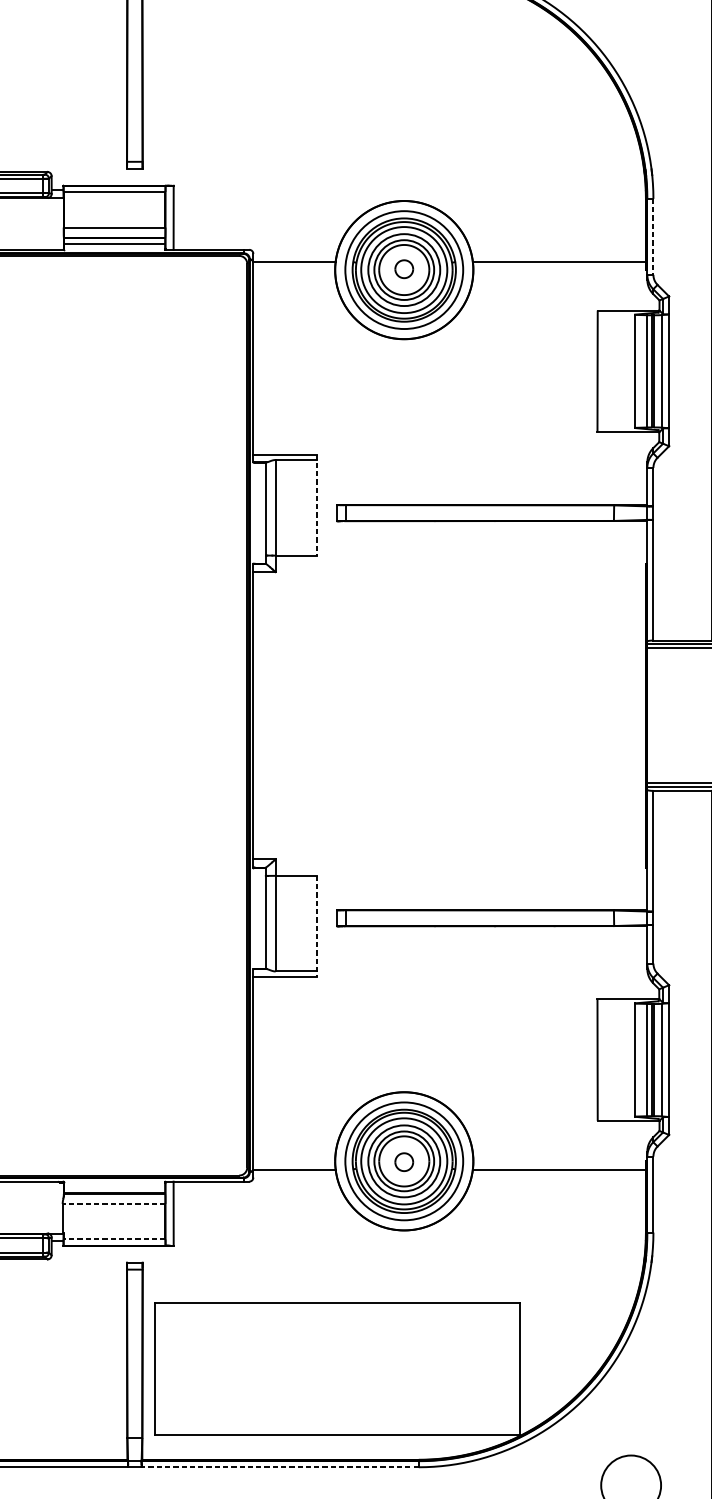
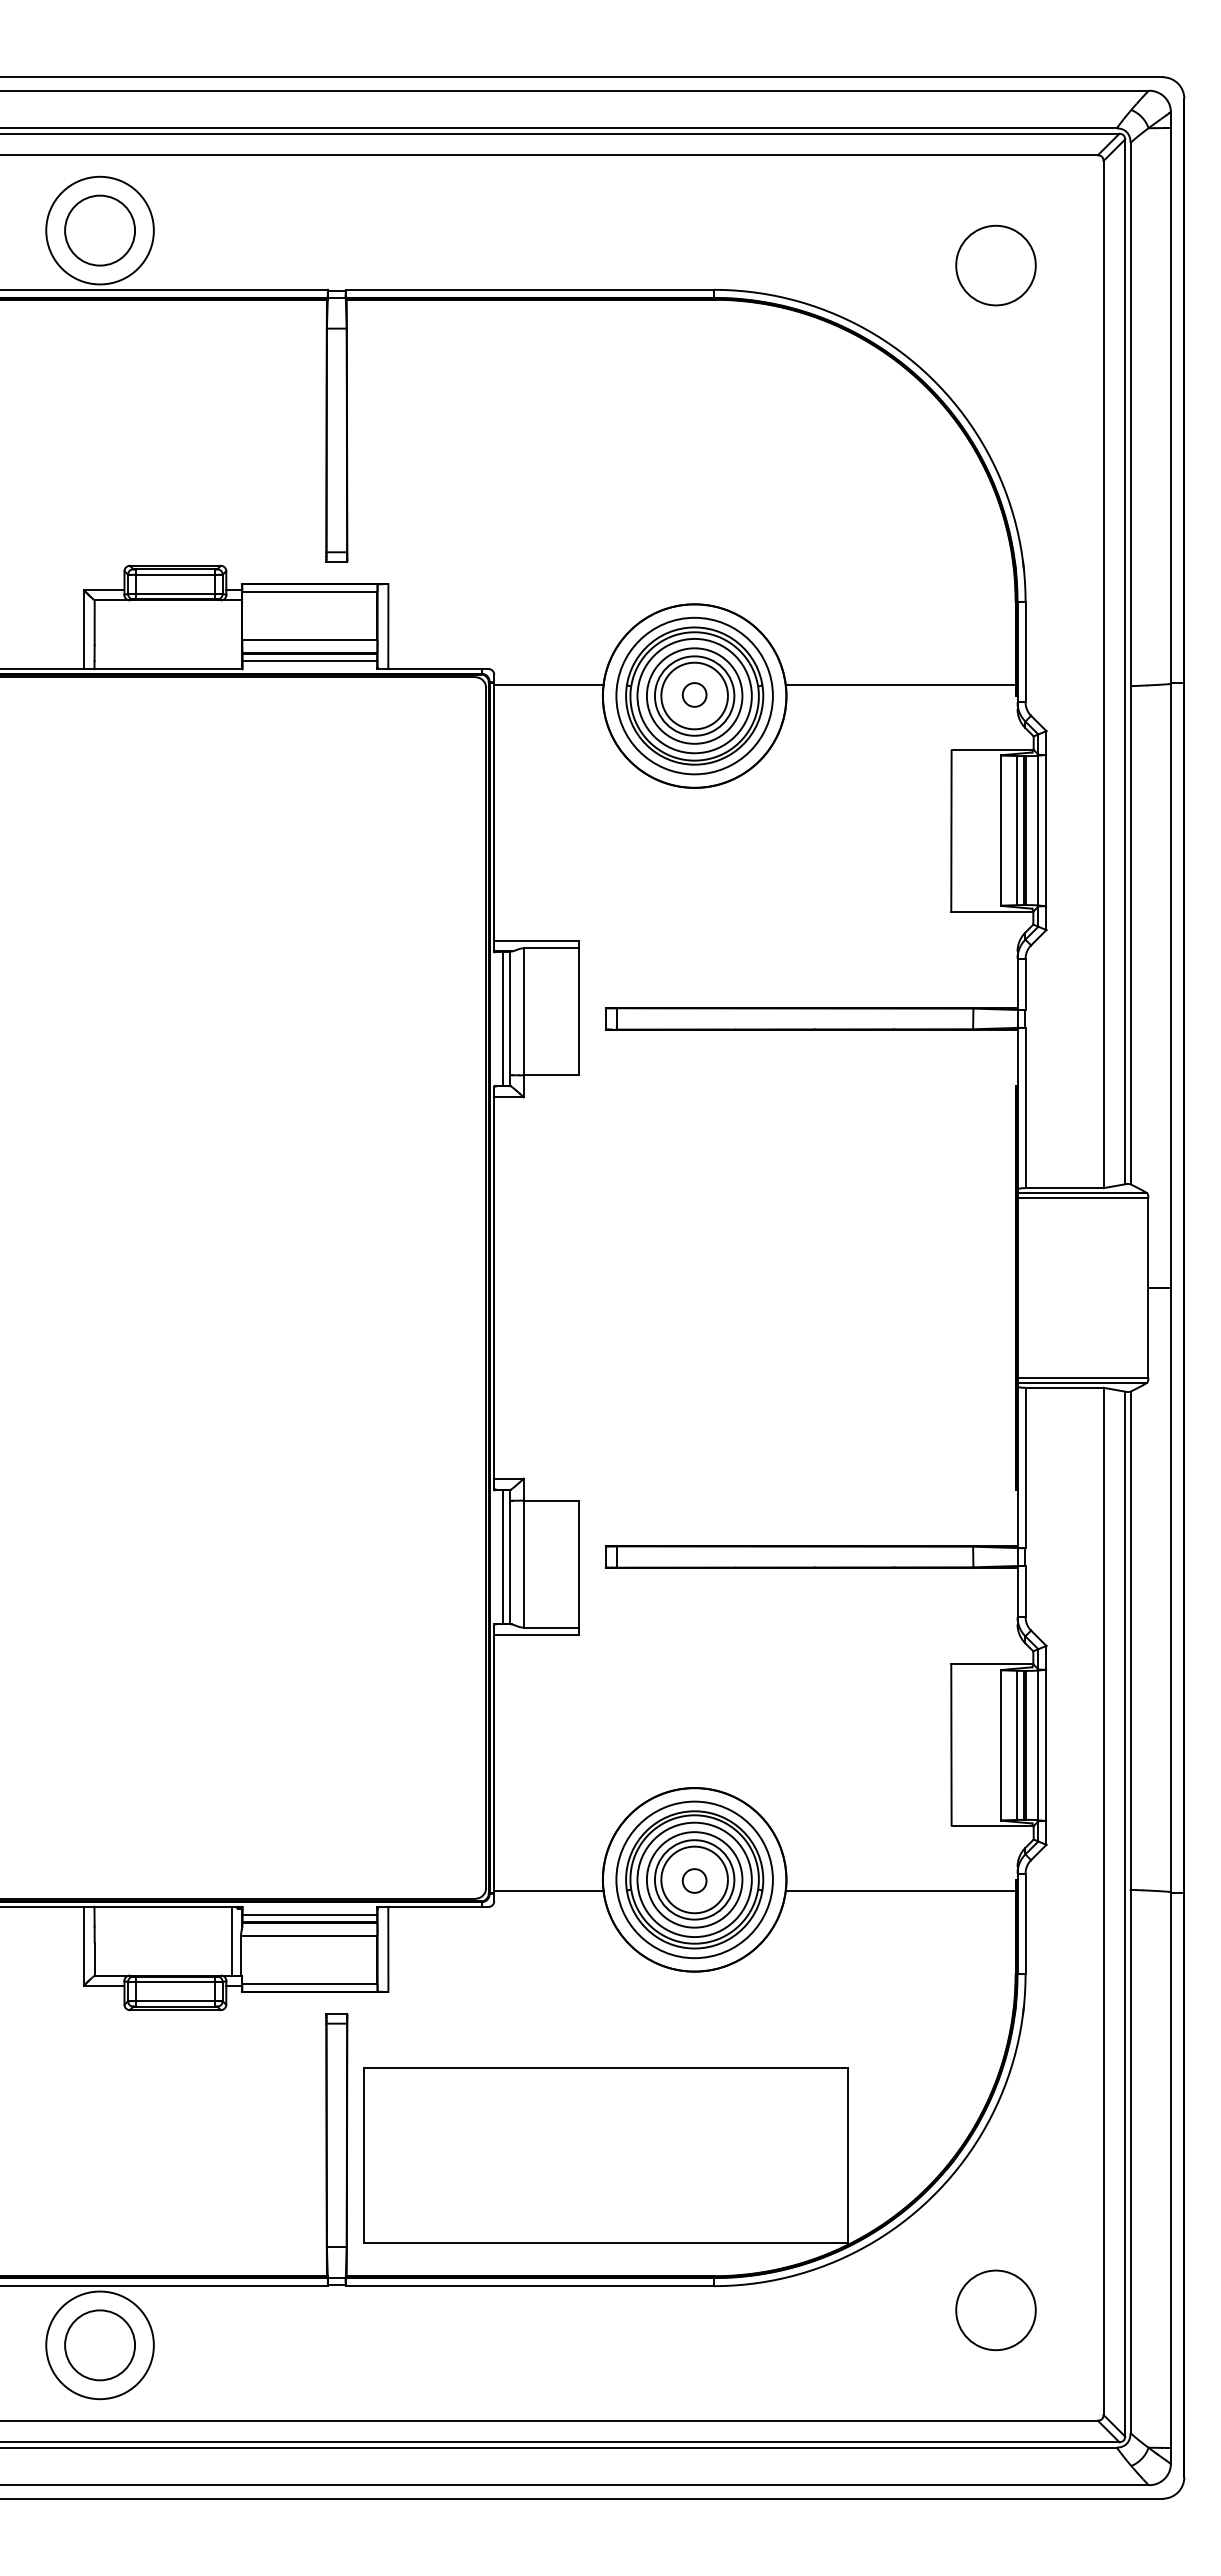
line: (653, 237) -> (1025, 652), dashed -> solid
line: (316, 505) -> (578, 1008), dashed -> solid
line: (260, 512) -> (503, 1018), added
line: (260, 918) -> (503, 1557), added
line: (316, 926) -> (578, 1568), dashed -> solid
line: (114, 1187) -> (309, 1914), added
line: (113, 1203) -> (308, 1936), dashed -> solid
line: (55, 1207) -> (231, 1940), added
line: (114, 1239) -> (309, 1983), dashed -> solid
line: (279, 1467) -> (529, 2286), dashed -> solid

